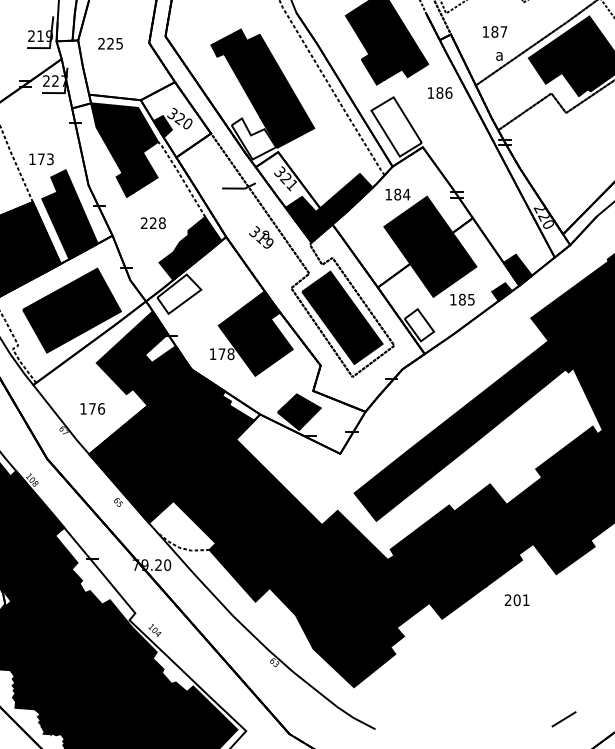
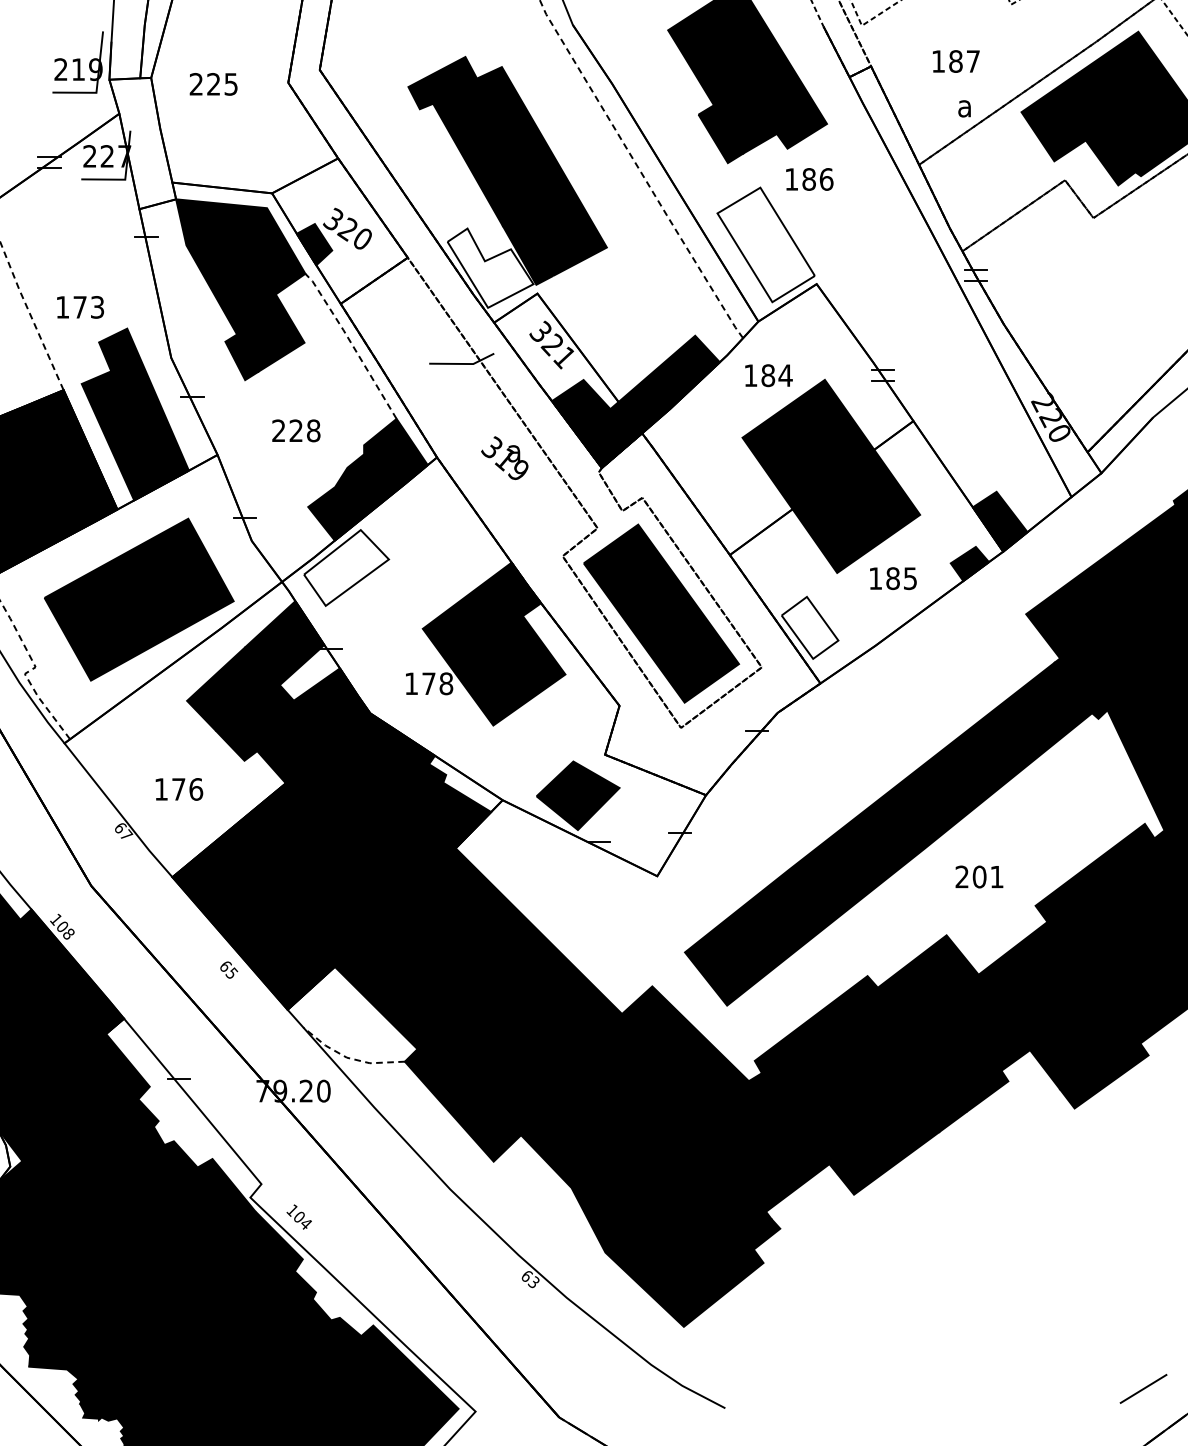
text: (440, 92) -> (810, 178), moved
text: (516, 600) -> (978, 877), moved
line: (563, 719) -> (1142, 1389), moved

